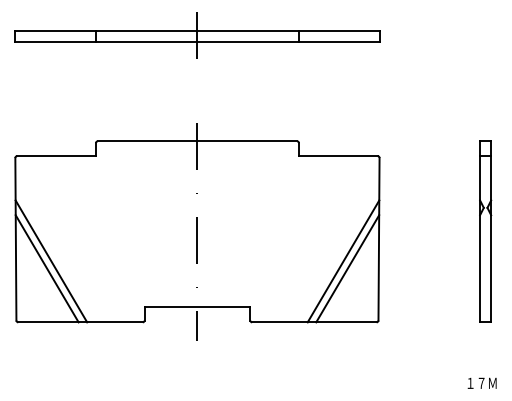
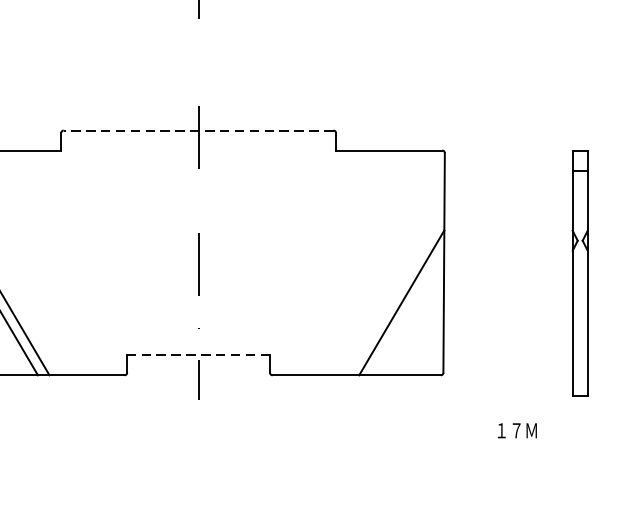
line: (197, 141) -> (198, 130), solid -> dashed
part: (485, 231) -> (580, 272), moved
line: (343, 261) -> (396, 293), removed
line: (197, 307) -> (198, 355), solid -> dashed
text: (481, 382) -> (516, 429), moved

